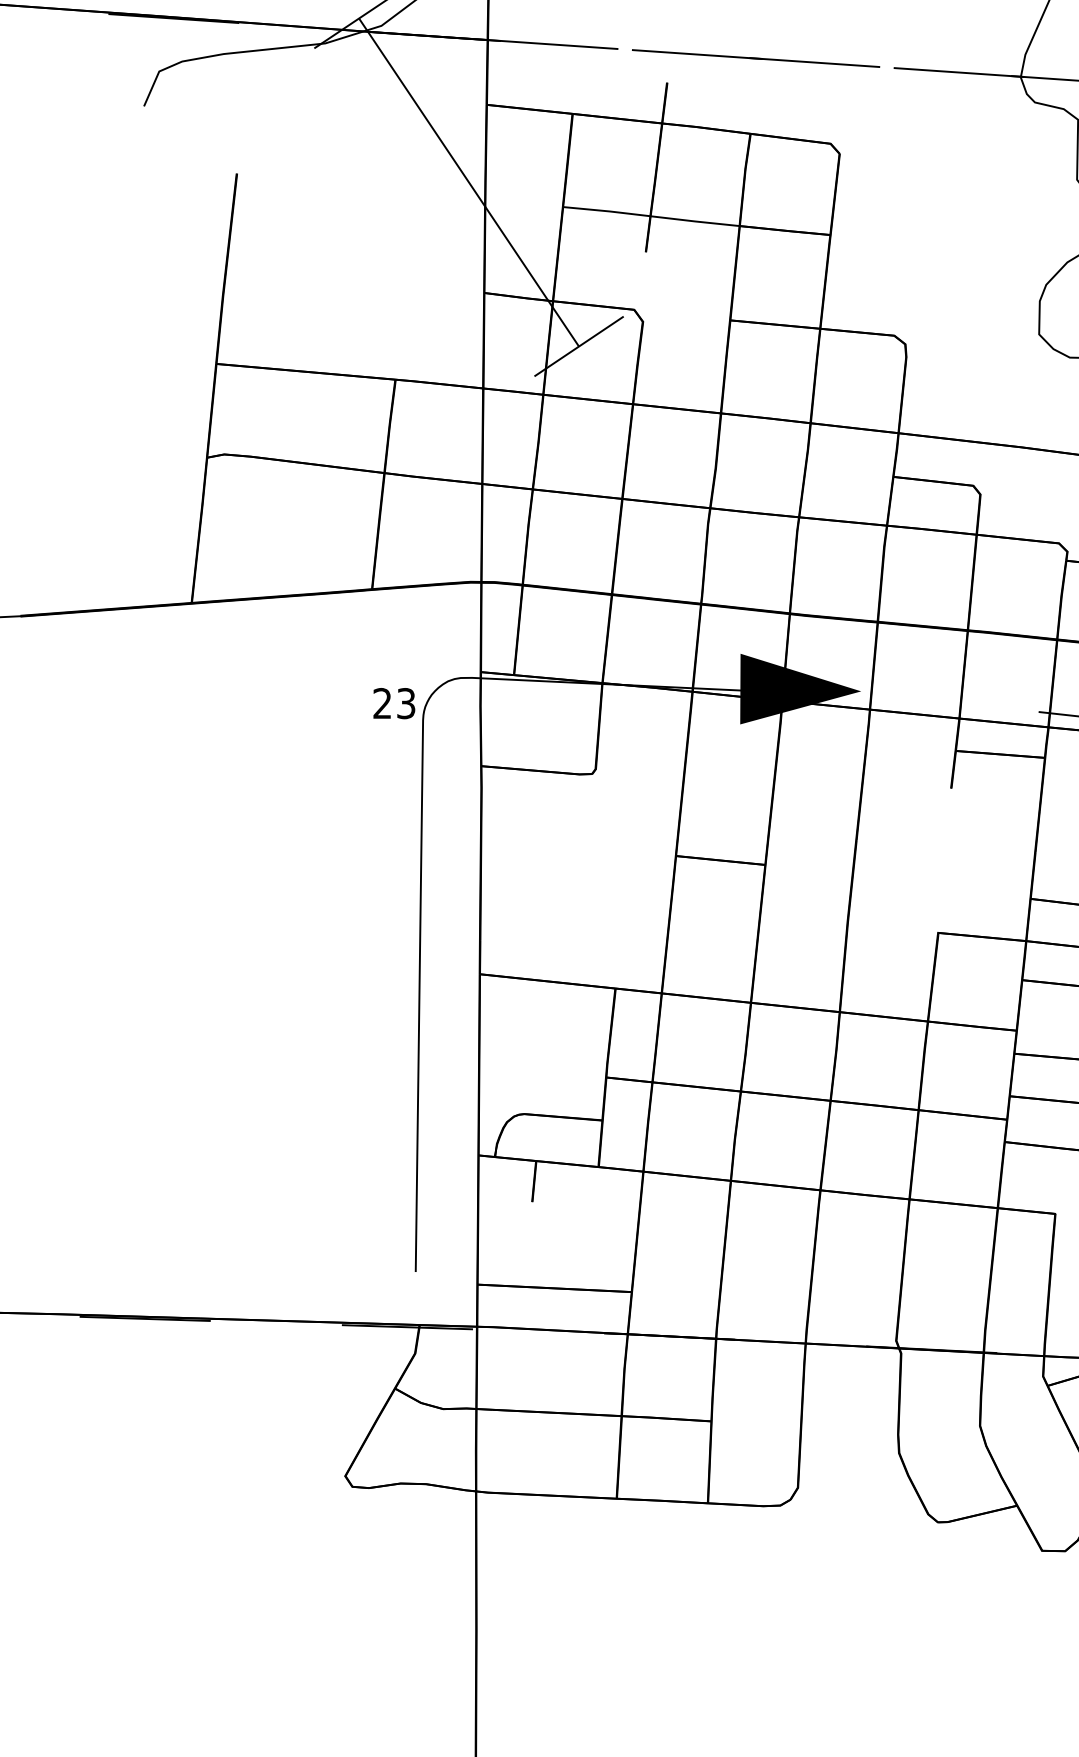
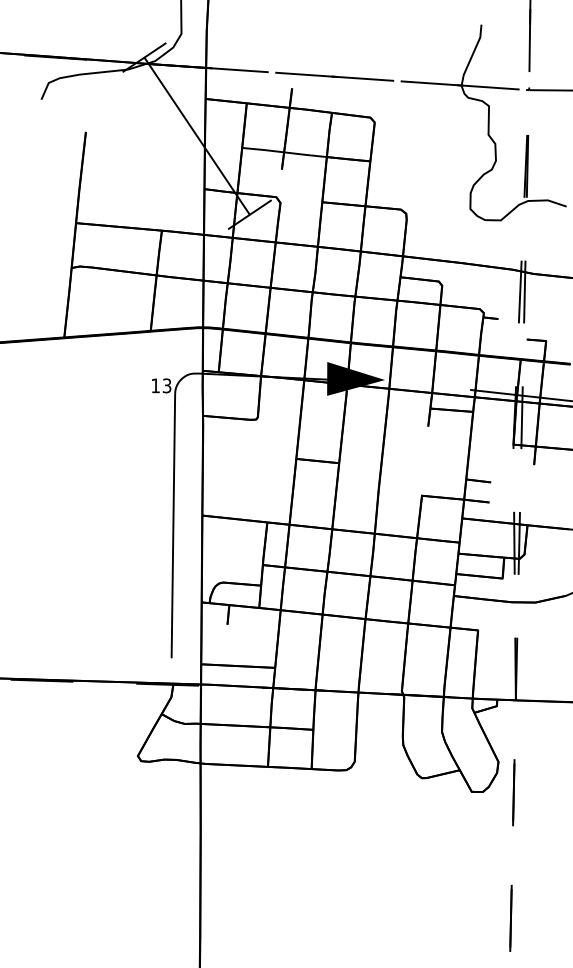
text: (382, 702) -> (155, 385), 23 -> 13

